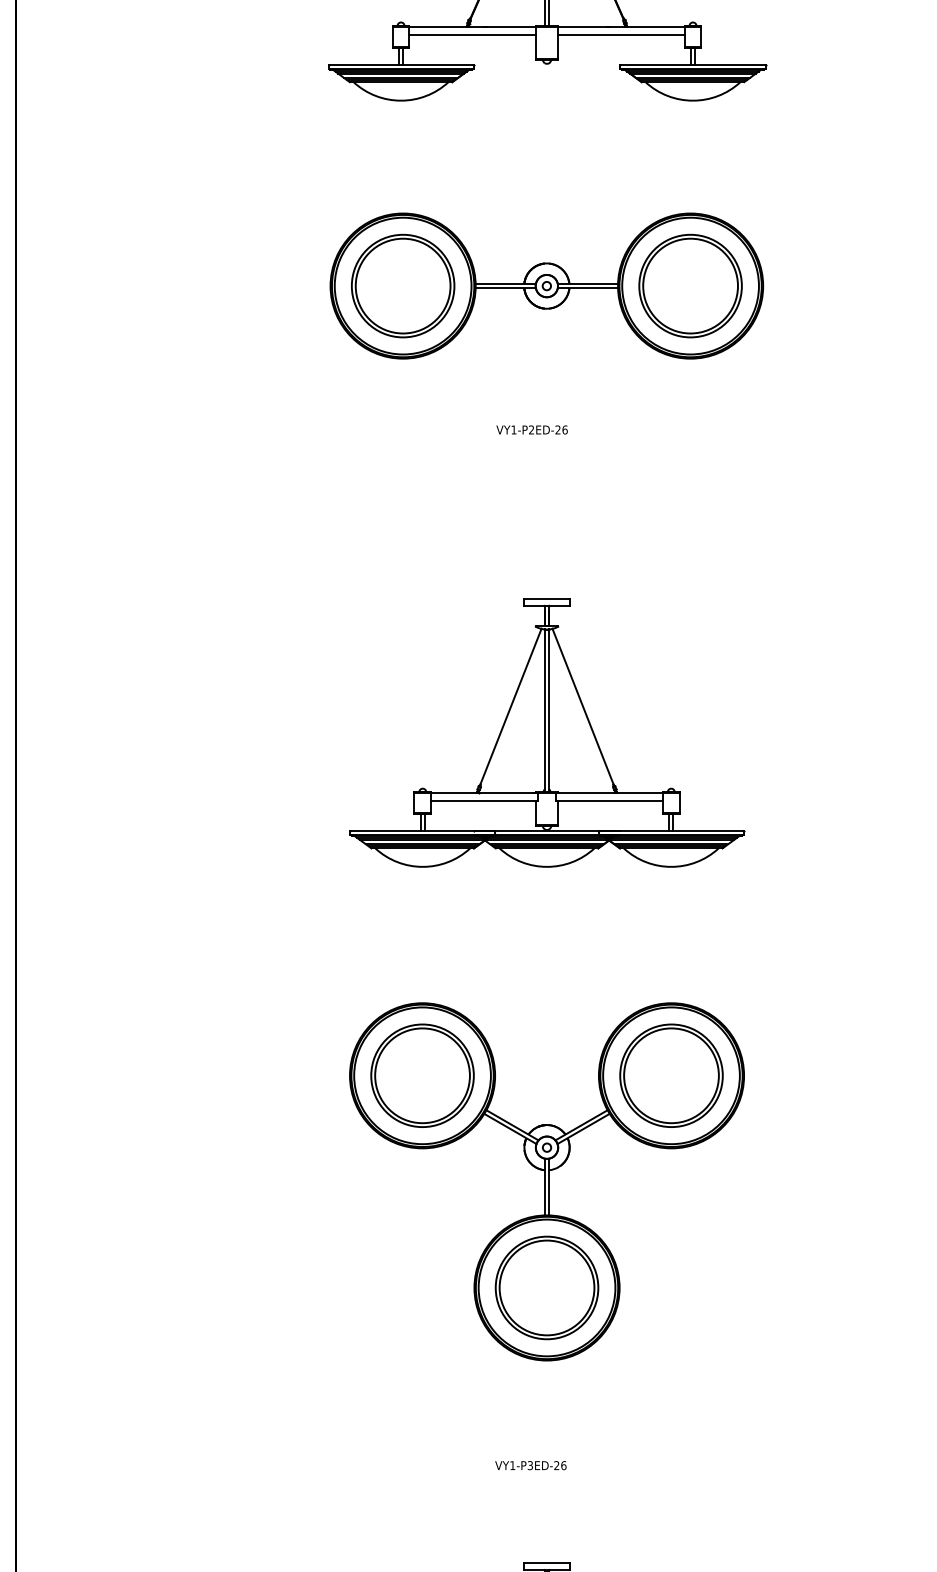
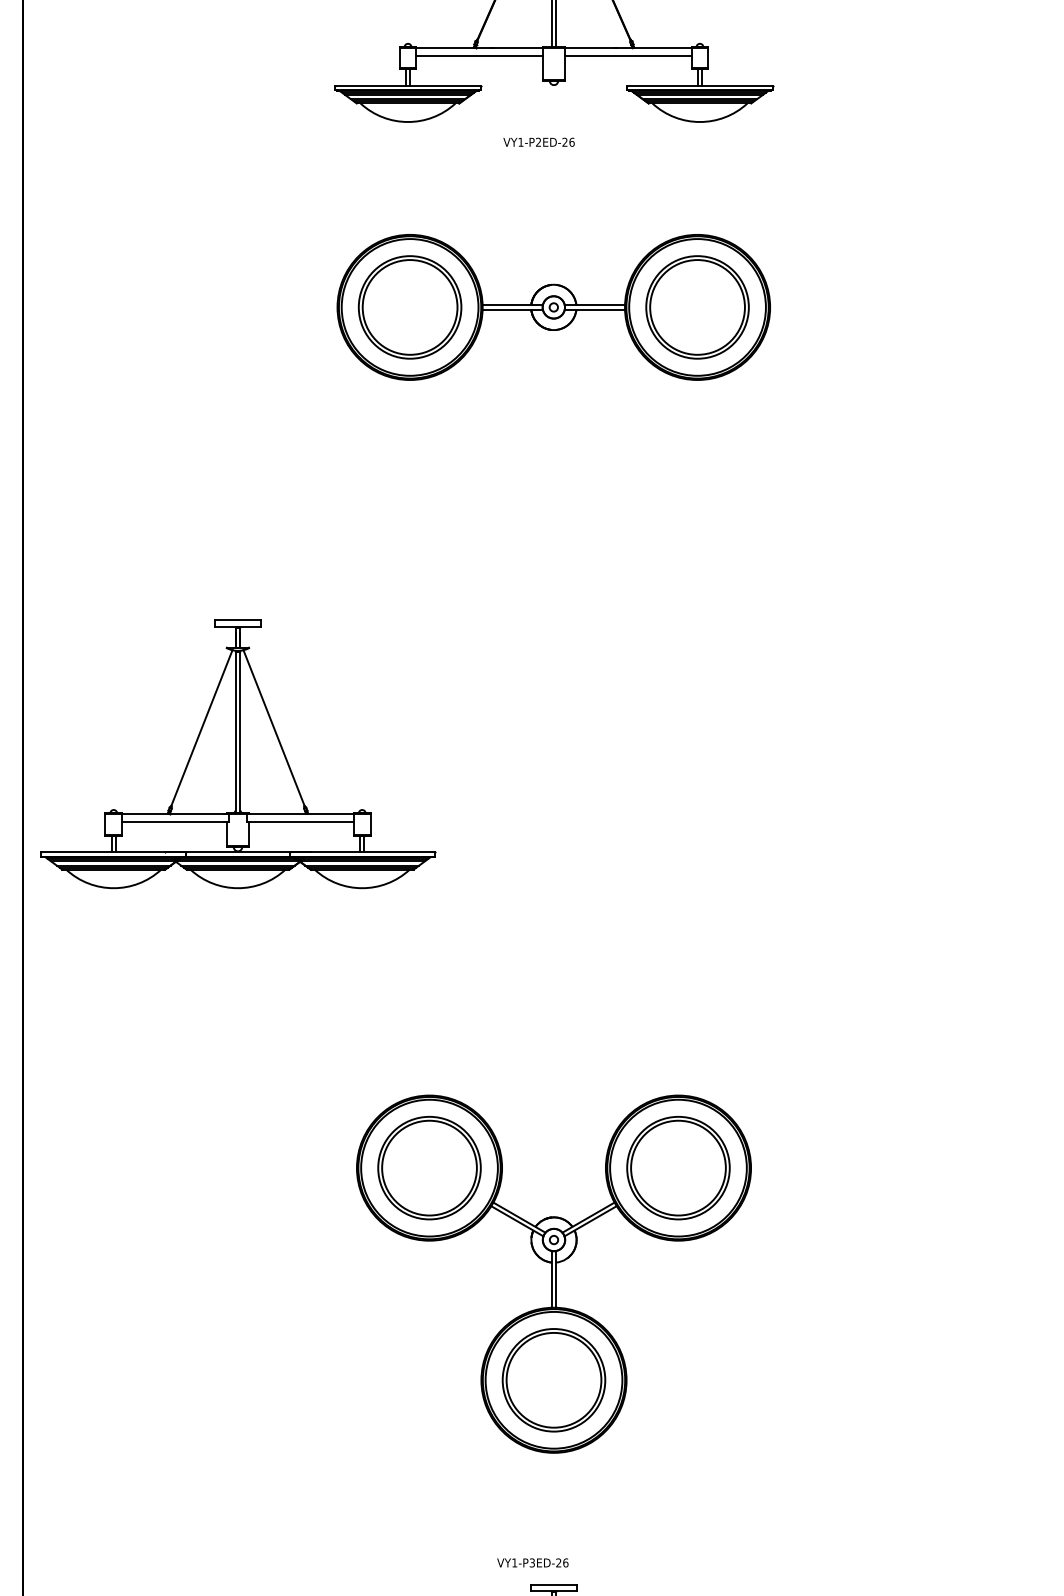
text: (531, 429) -> (538, 141), moved
part: (547, 733) -> (238, 754), moved
part: (546, 1181) -> (553, 1273), moved
text: (530, 1465) -> (532, 1562), moved

